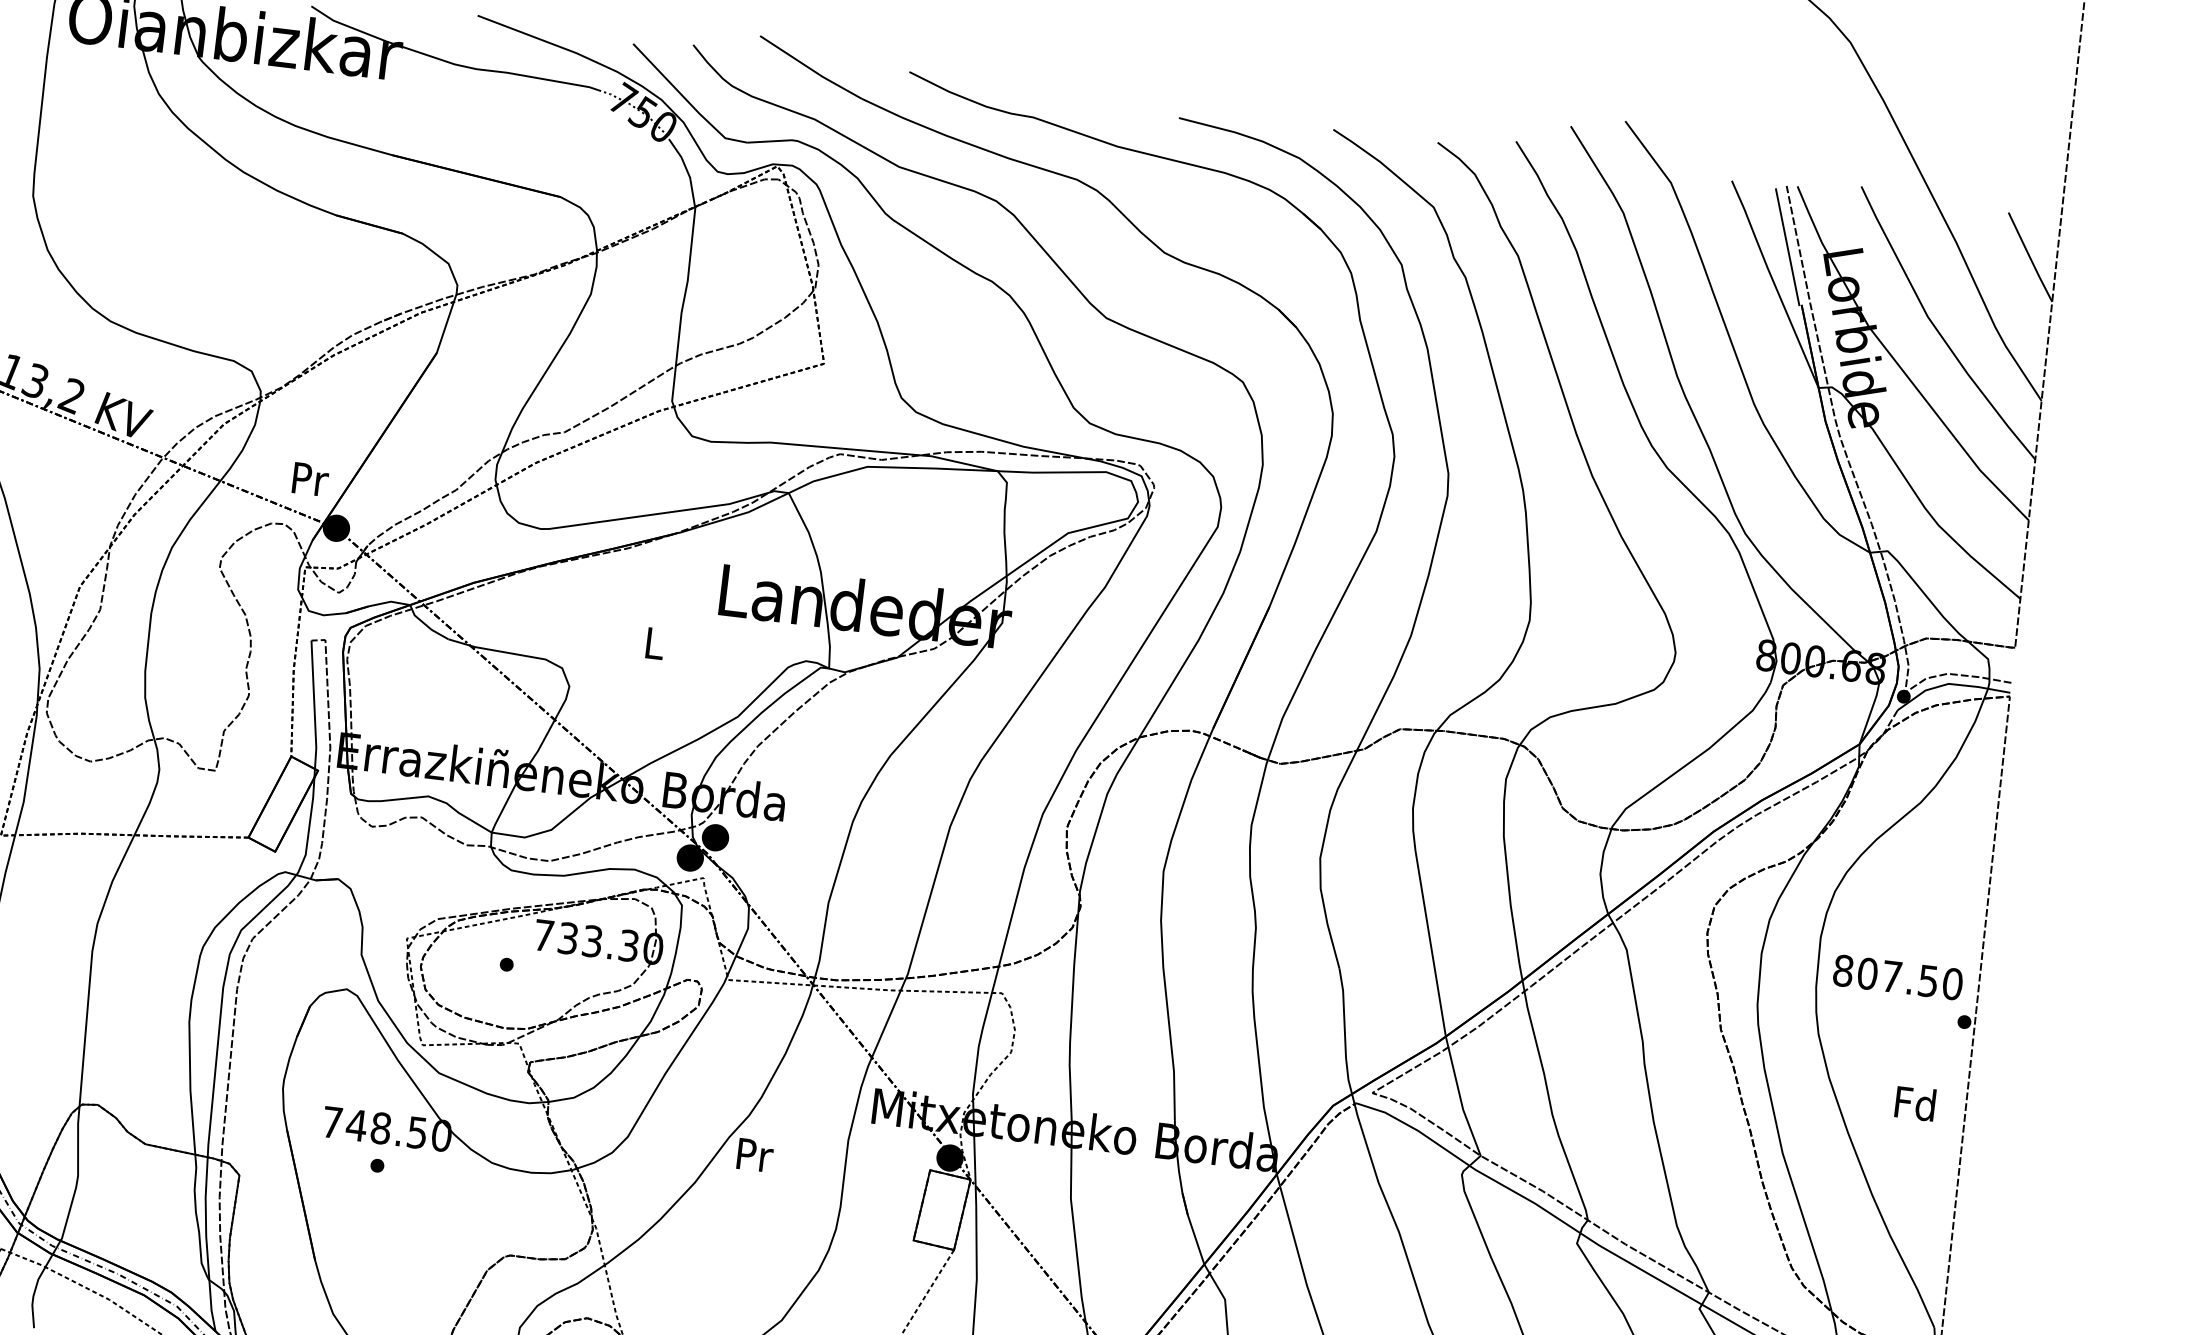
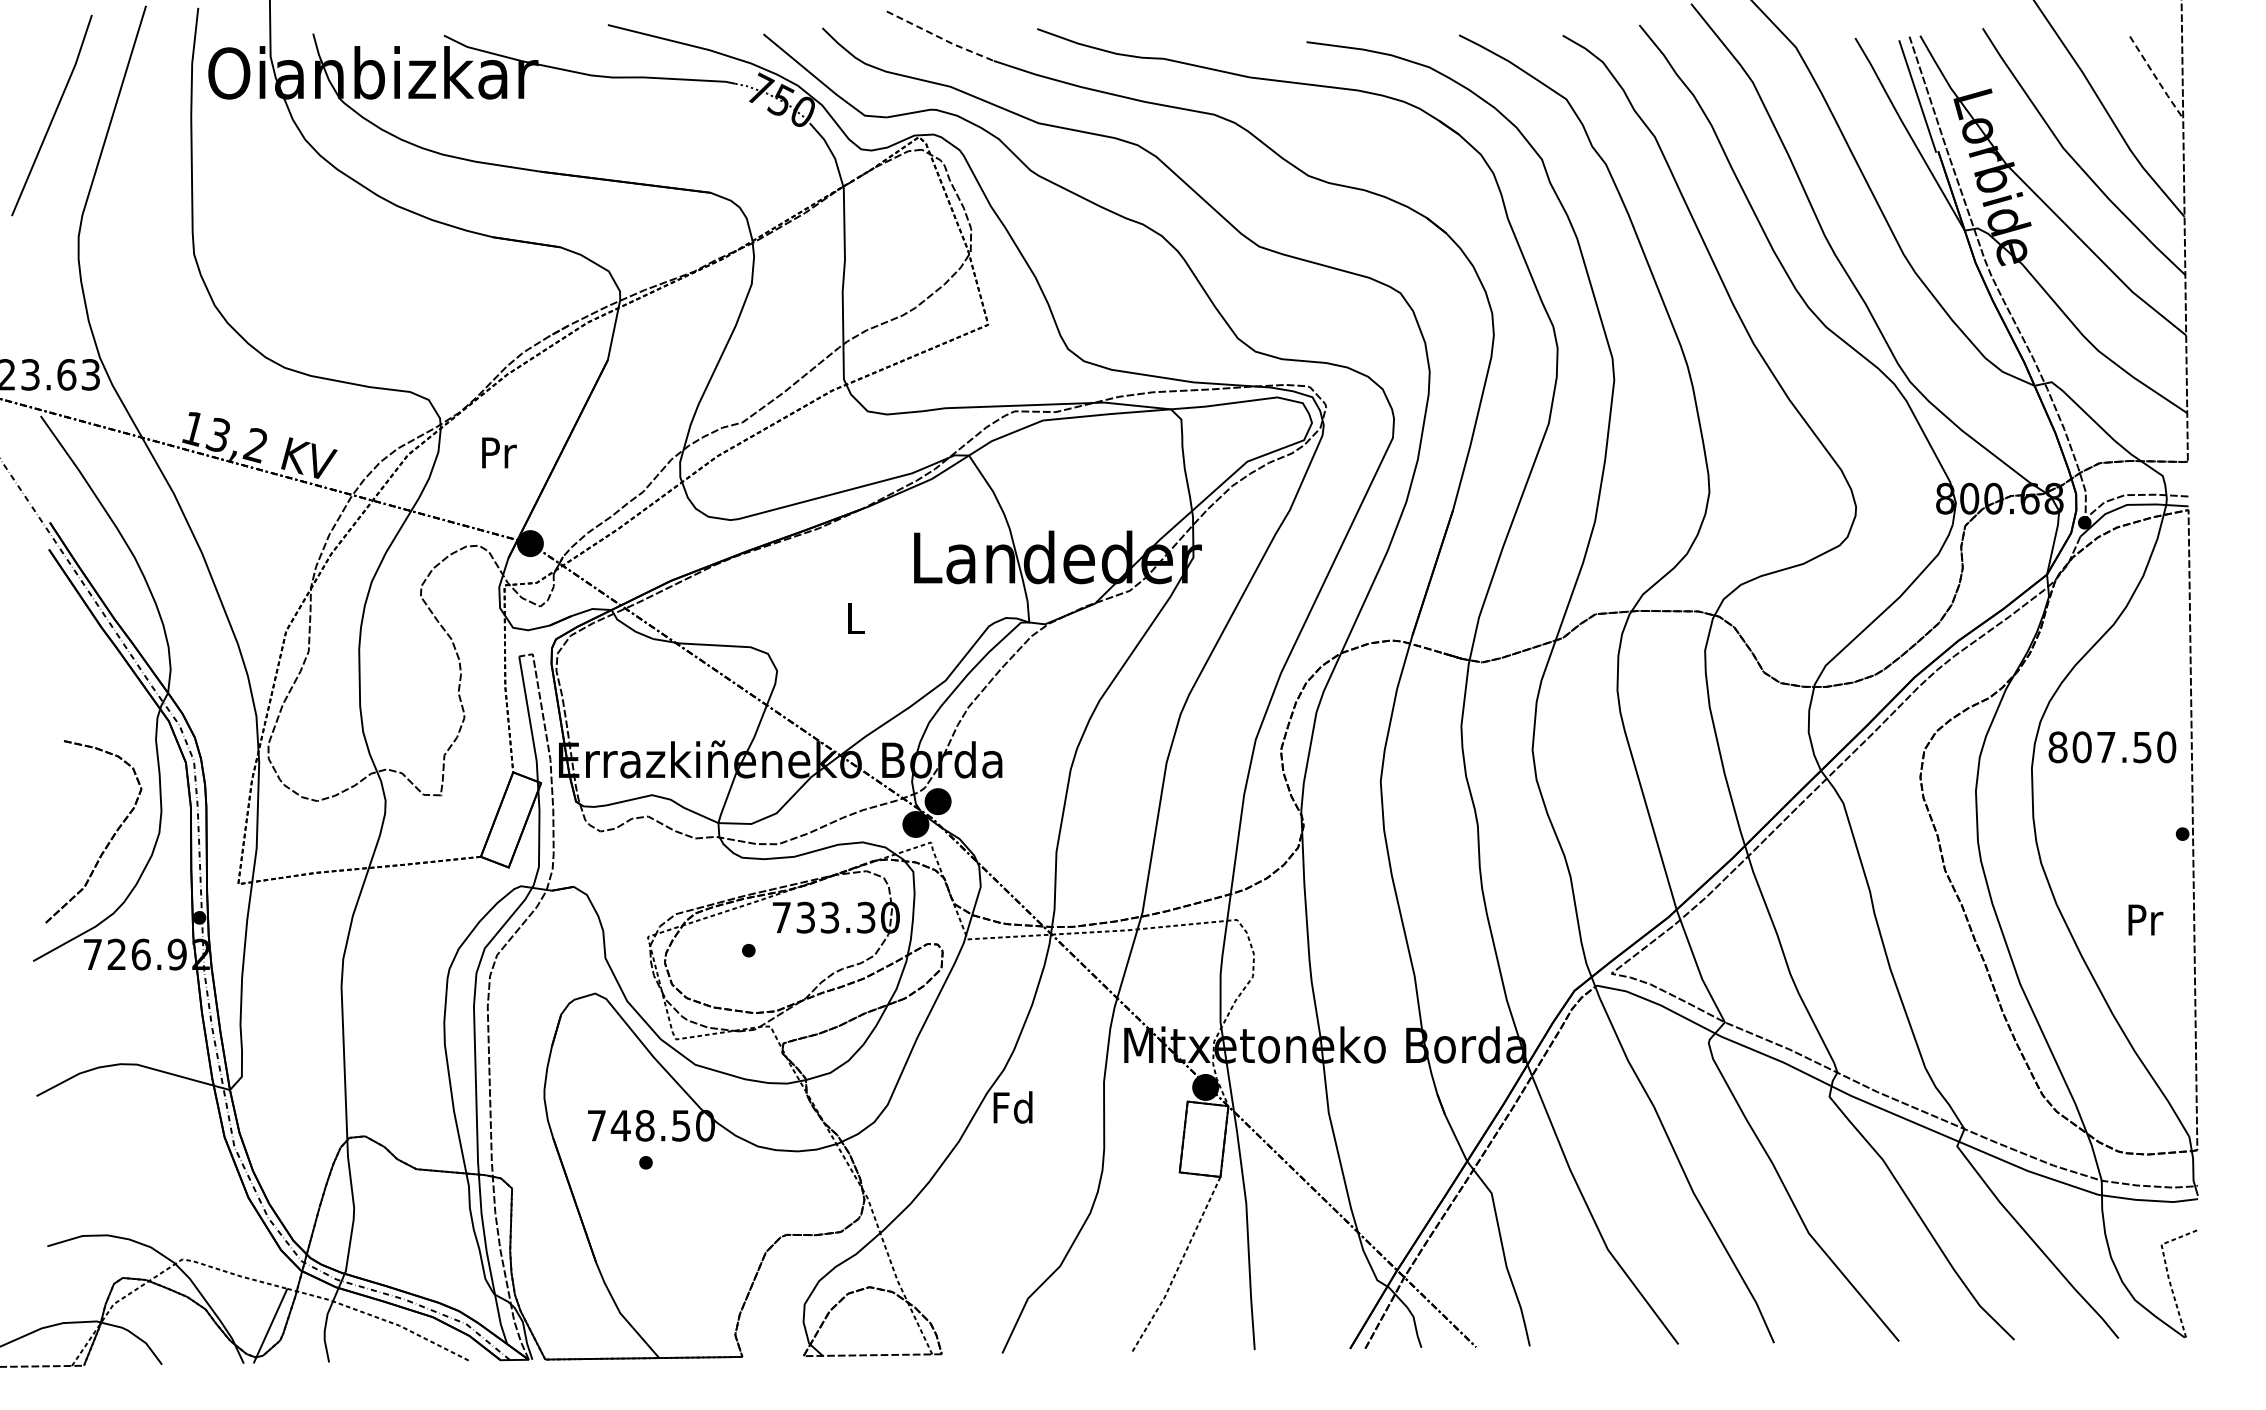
line: (811, 68) -> (940, 37), solid -> dashed
line: (2030, 258) -> (2156, 78), solid -> dashed
text: (310, 479) -> (499, 452), moved
text: (1898, 977) -> (2112, 747), moved
text: (1914, 1103) -> (2143, 919), Fd -> Pr
text: (753, 1154) -> (1012, 1107), Pr -> Fd

